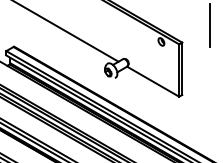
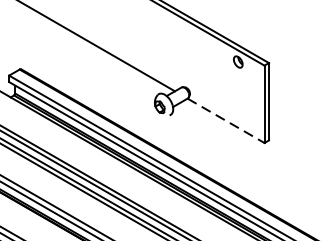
line: (210, 25) -> (310, 37), removed
line: (153, 81) -> (226, 120), solid -> dashed

